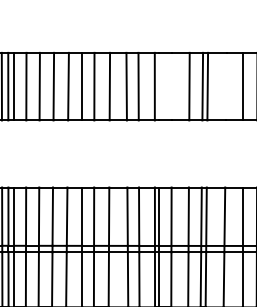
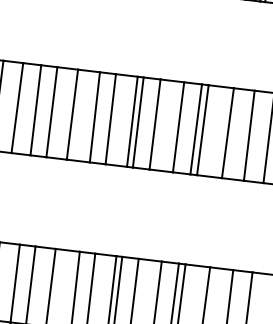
line: (159, 86) -> (138, 122), added
line: (171, 86) -> (154, 124), added
line: (226, 86) -> (227, 132), added

